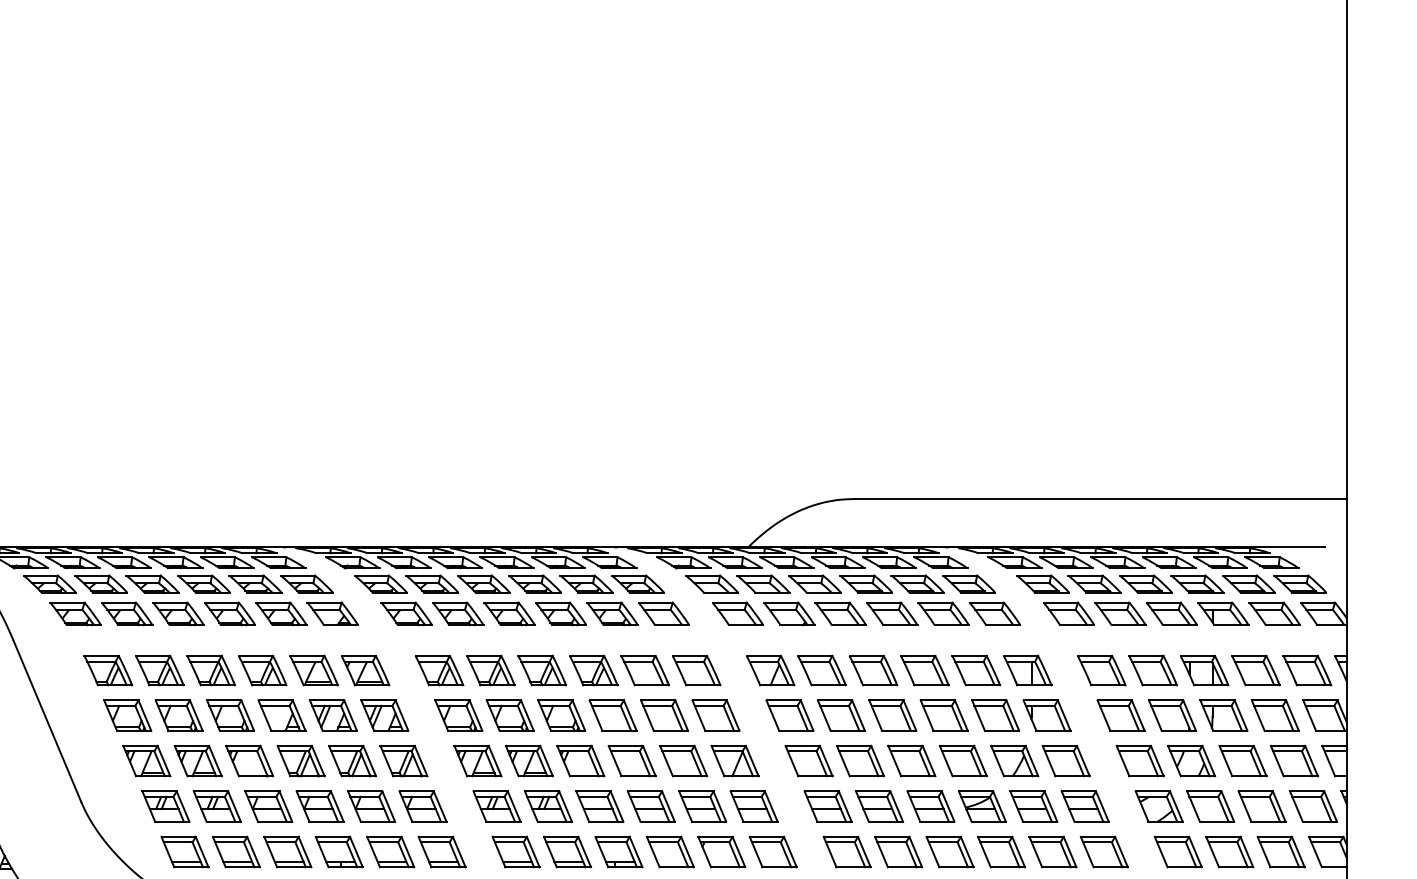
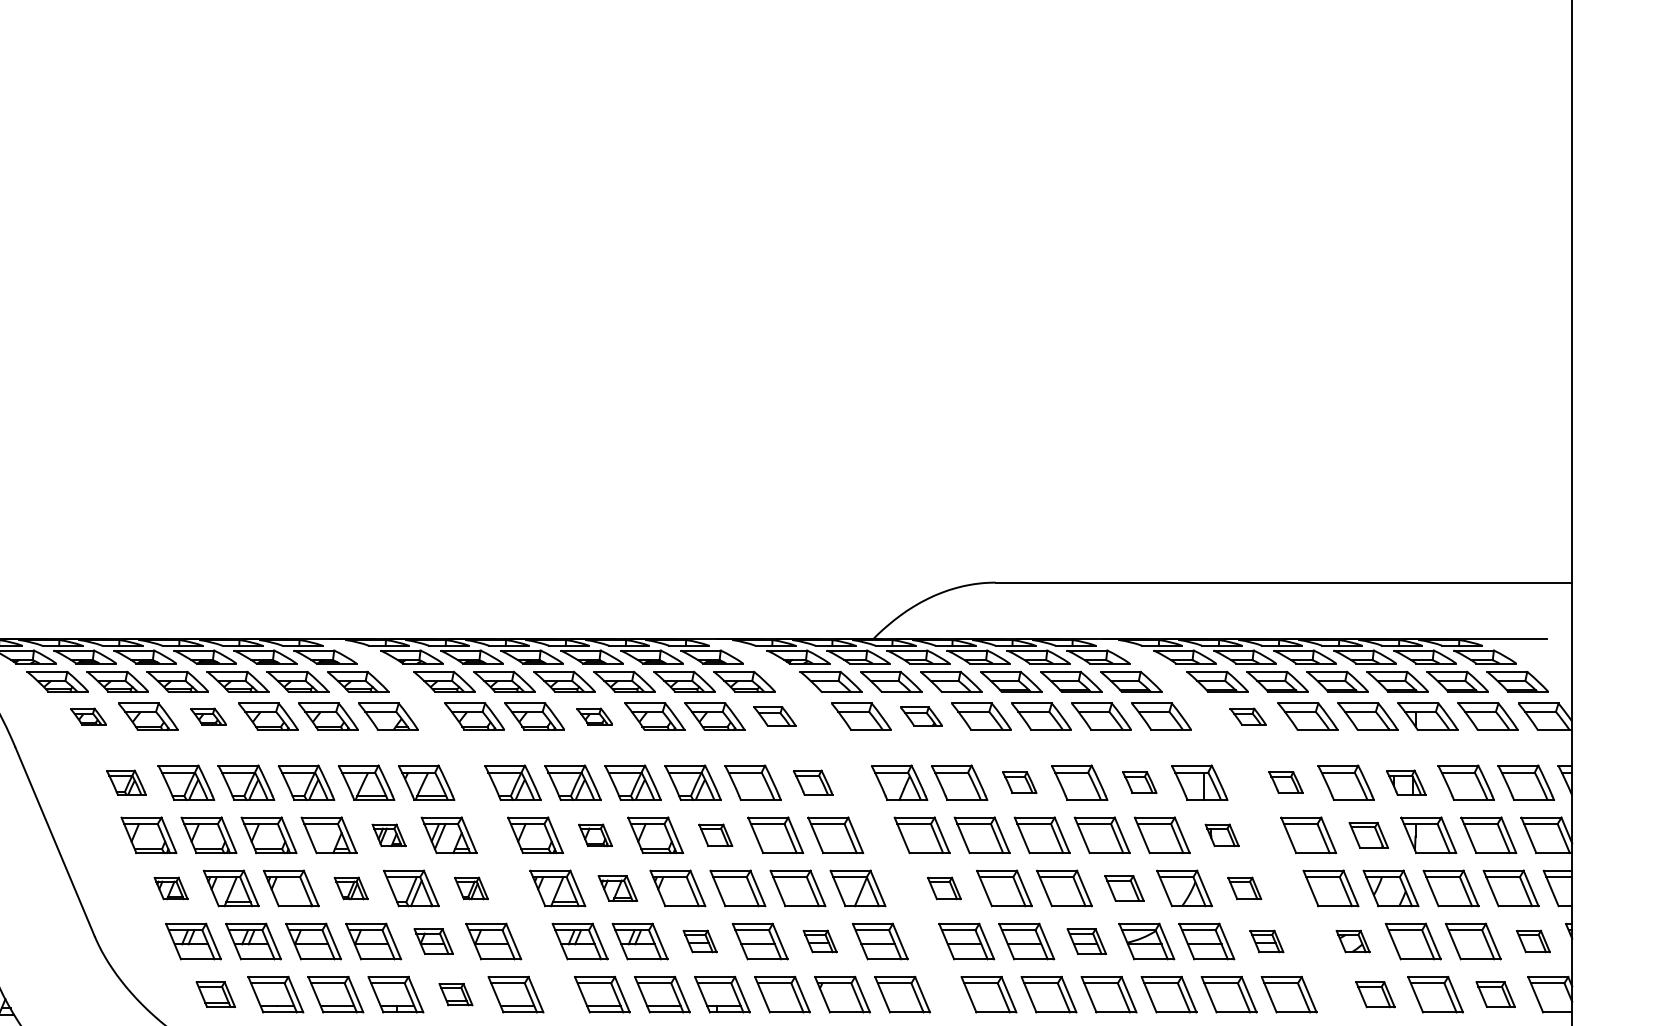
part: (75, 613) -> (88, 716), size x0.6
part: (178, 613) -> (208, 716), size x0.6
part: (509, 613) -> (594, 716), size x0.6
part: (663, 613) -> (774, 716), size x0.7
part: (789, 613) -> (921, 716), size x0.7
part: (1068, 613) -> (1247, 716), size x0.6
part: (108, 670) -> (126, 782), size x0.7
part: (696, 670) -> (812, 782), size x0.7
part: (873, 670) -> (1019, 782), size x0.6
part: (976, 670) -> (1139, 782), size x0.6
part: (1101, 670) -> (1285, 782), size x0.6
part: (1203, 670) -> (1405, 782), size x0.7
part: (332, 715) -> (388, 835), size x0.6
part: (510, 715) -> (595, 835), size x0.6
part: (613, 715) -> (715, 835), size x0.6
part: (1046, 715) -> (1221, 835), size x0.6
part: (1172, 715) -> (1368, 835), size x0.7
part: (146, 761) -> (170, 888), size x0.6
part: (300, 761) -> (350, 888), size x0.6
part: (404, 761) -> (471, 888), size x0.6
part: (529, 761) -> (617, 888), size x0.7
part: (809, 761) -> (944, 888), size x0.6
part: (963, 761) -> (1124, 888), size x0.7
part: (1066, 761) -> (1244, 888), size x0.6
part: (371, 806) -> (433, 941), size x0.7
part: (599, 806) -> (699, 941), size x0.6
part: (702, 806) -> (819, 941), size x0.6
part: (930, 806) -> (1086, 941), size x0.7
part: (1084, 806) -> (1266, 941), size x0.6
part: (1158, 806) -> (1352, 941), size x0.6
part: (1313, 806) -> (1533, 941), size x0.6
part: (184, 851) -> (215, 994), size x0.7
part: (390, 851) -> (455, 994), size x0.6
part: (1178, 851) -> (1375, 994), size x0.7
part: (1281, 851) -> (1495, 994), size x0.7

